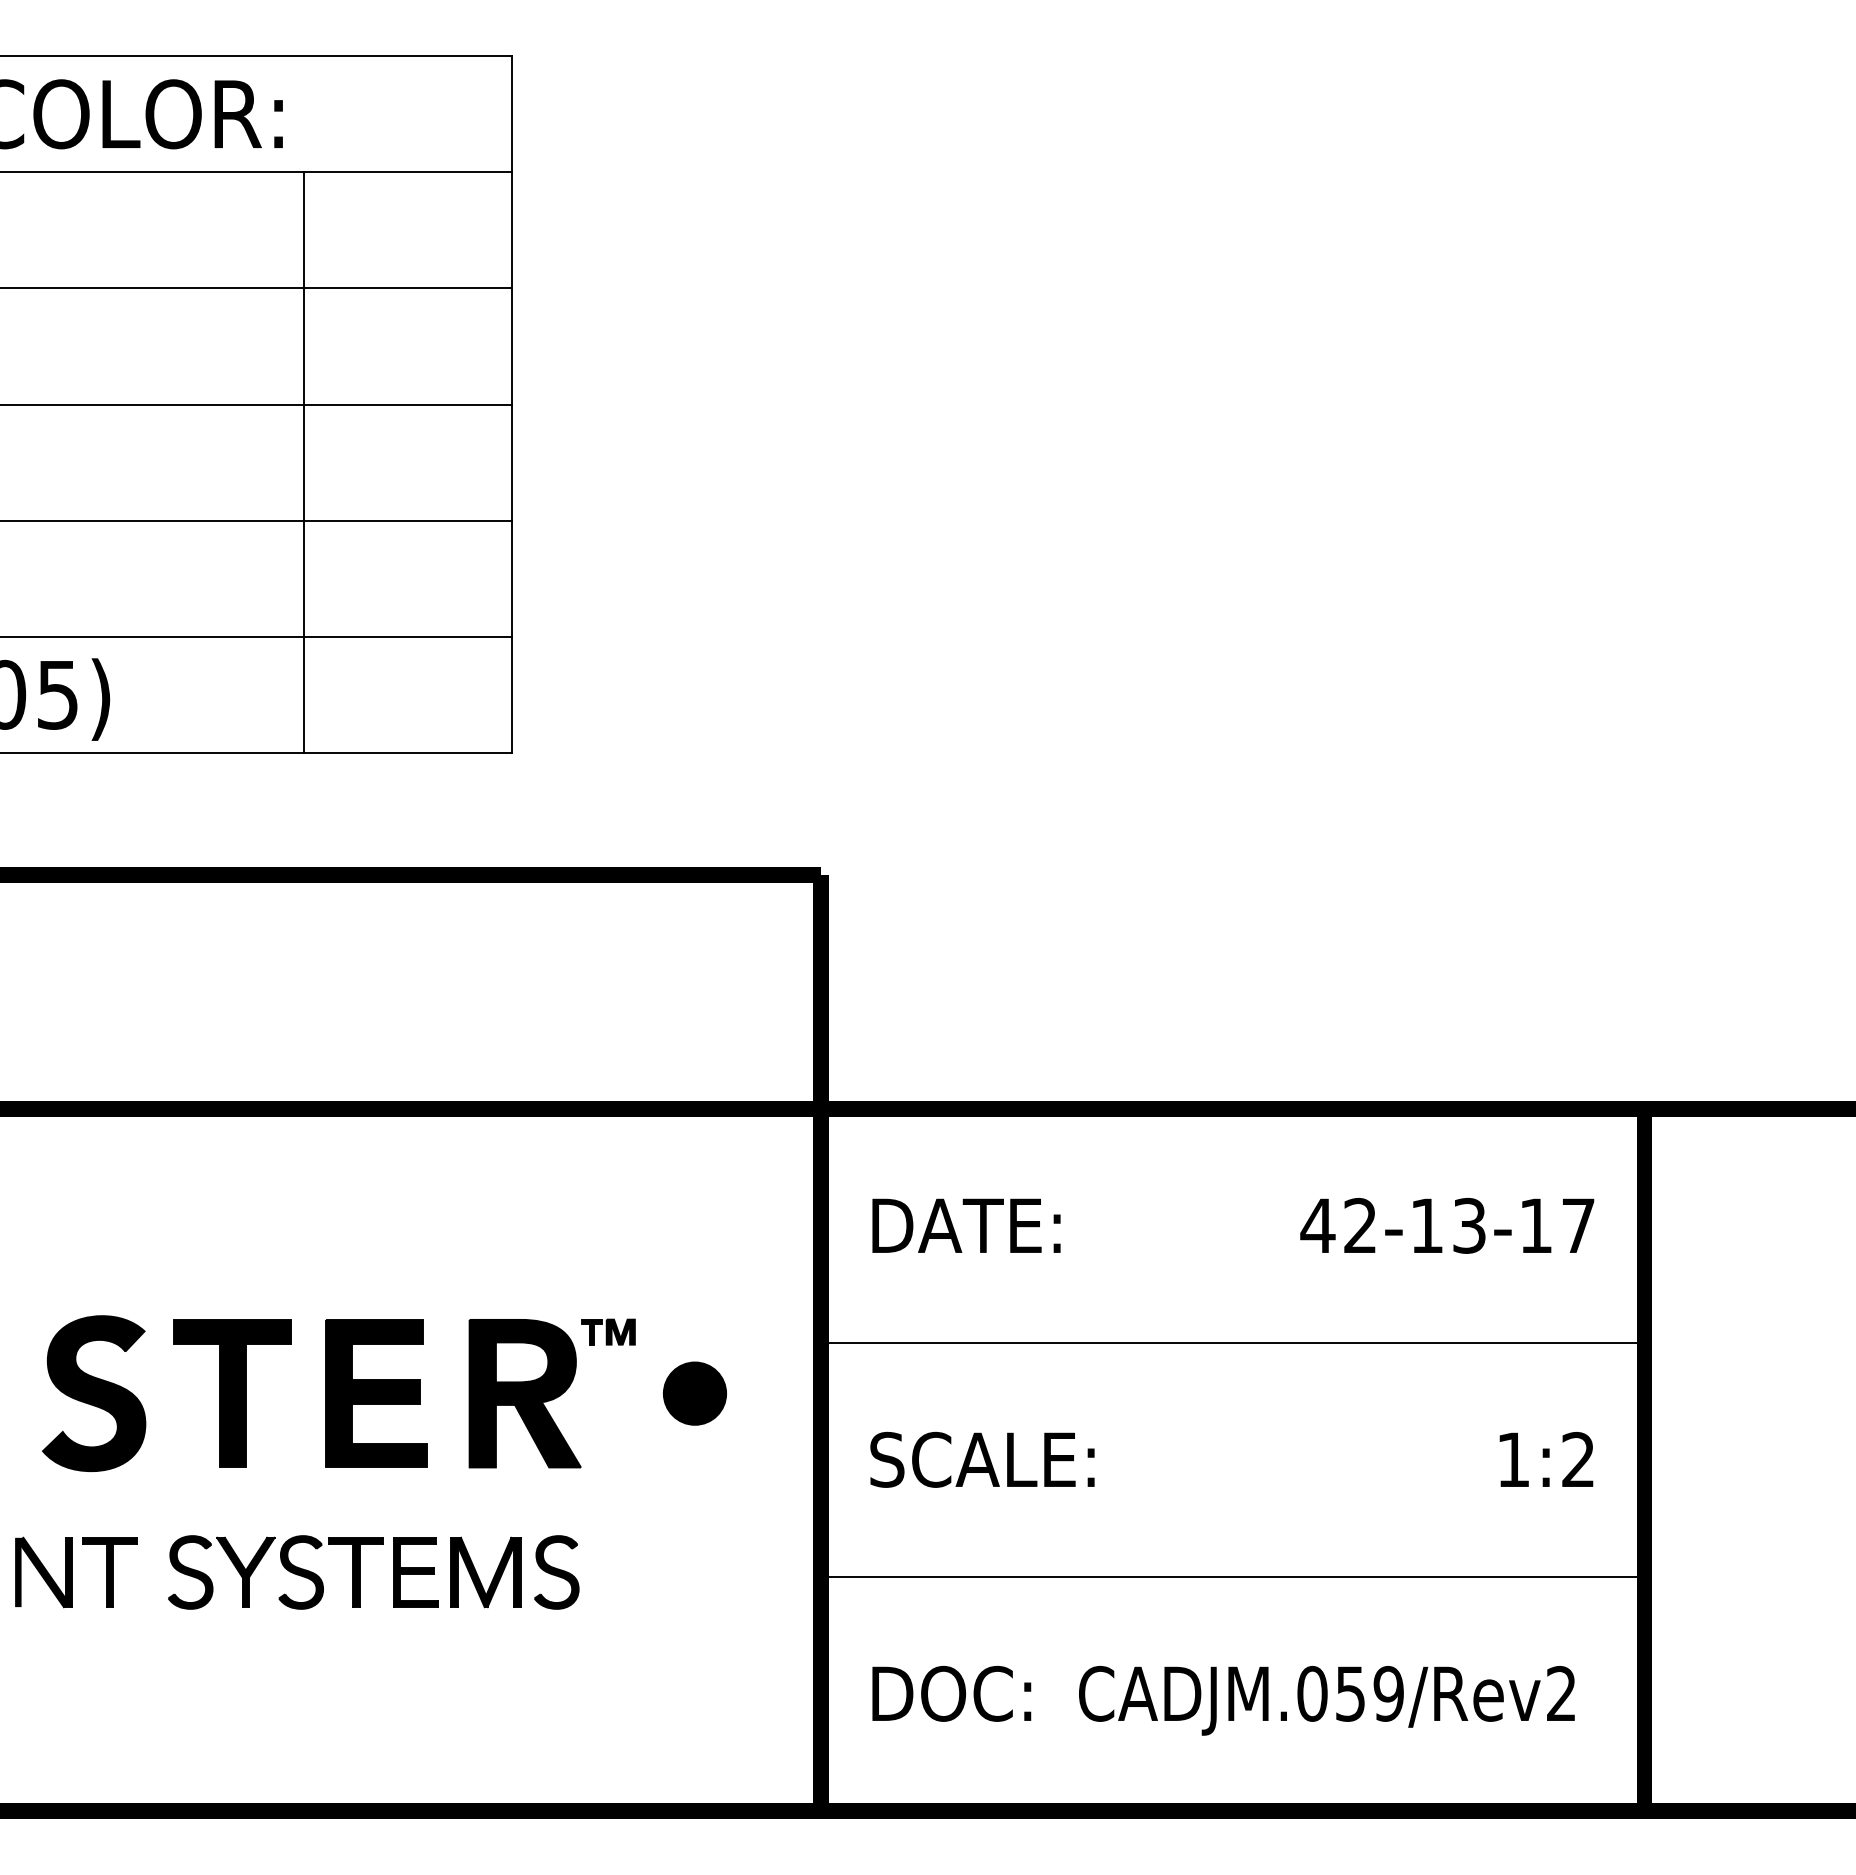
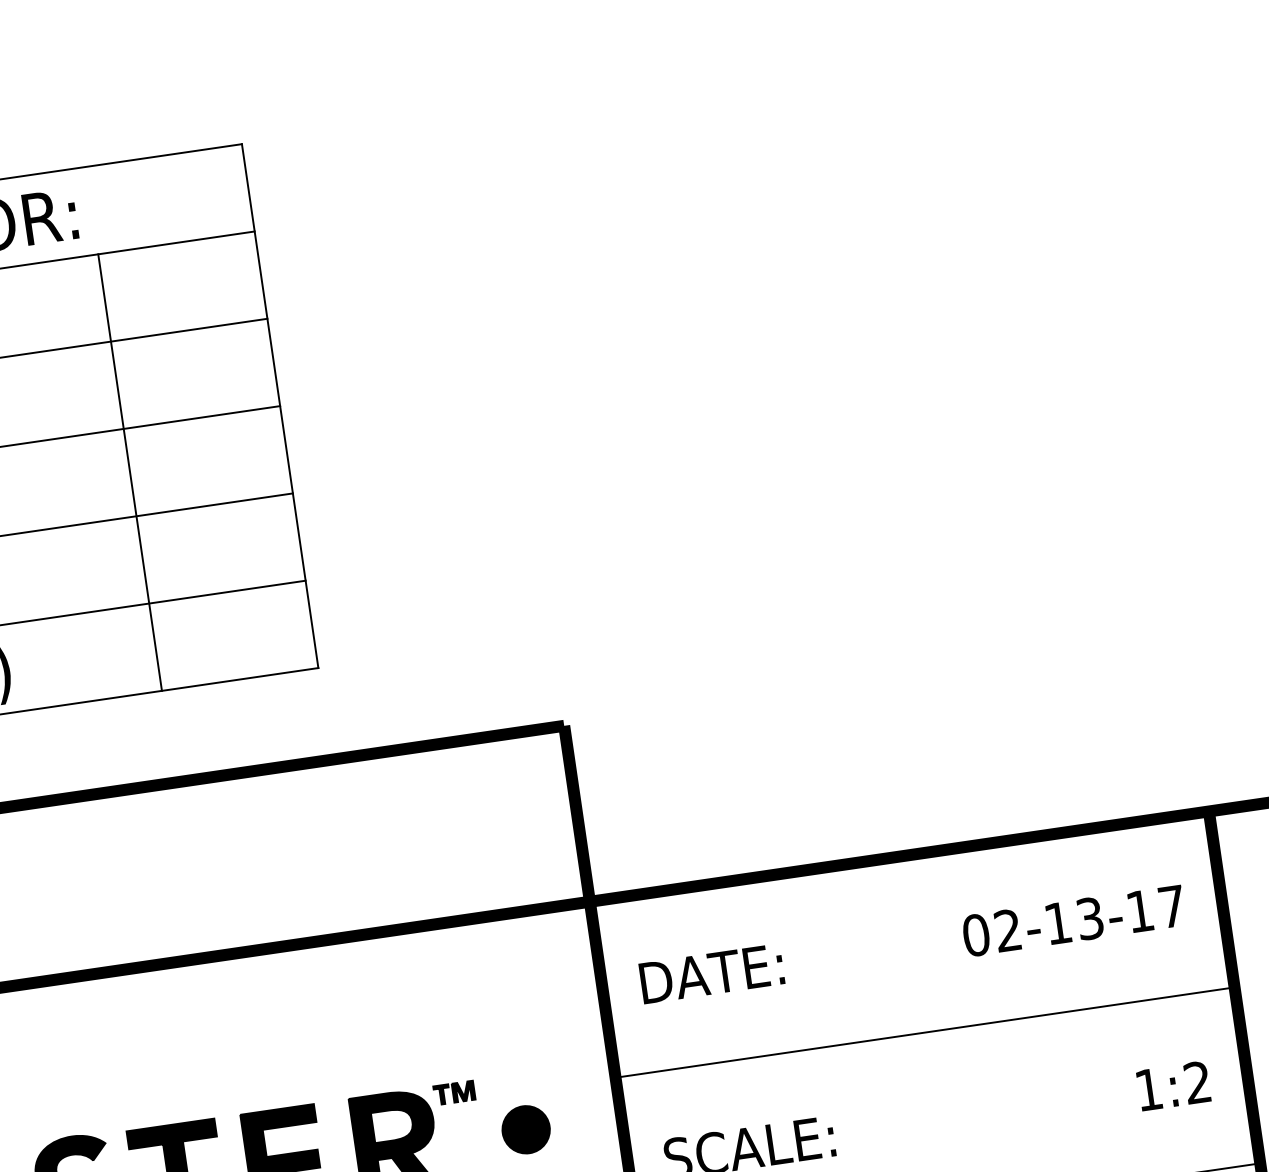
text: (1317, 1225) -> (975, 935), 42-13-17 -> 02-13-17

